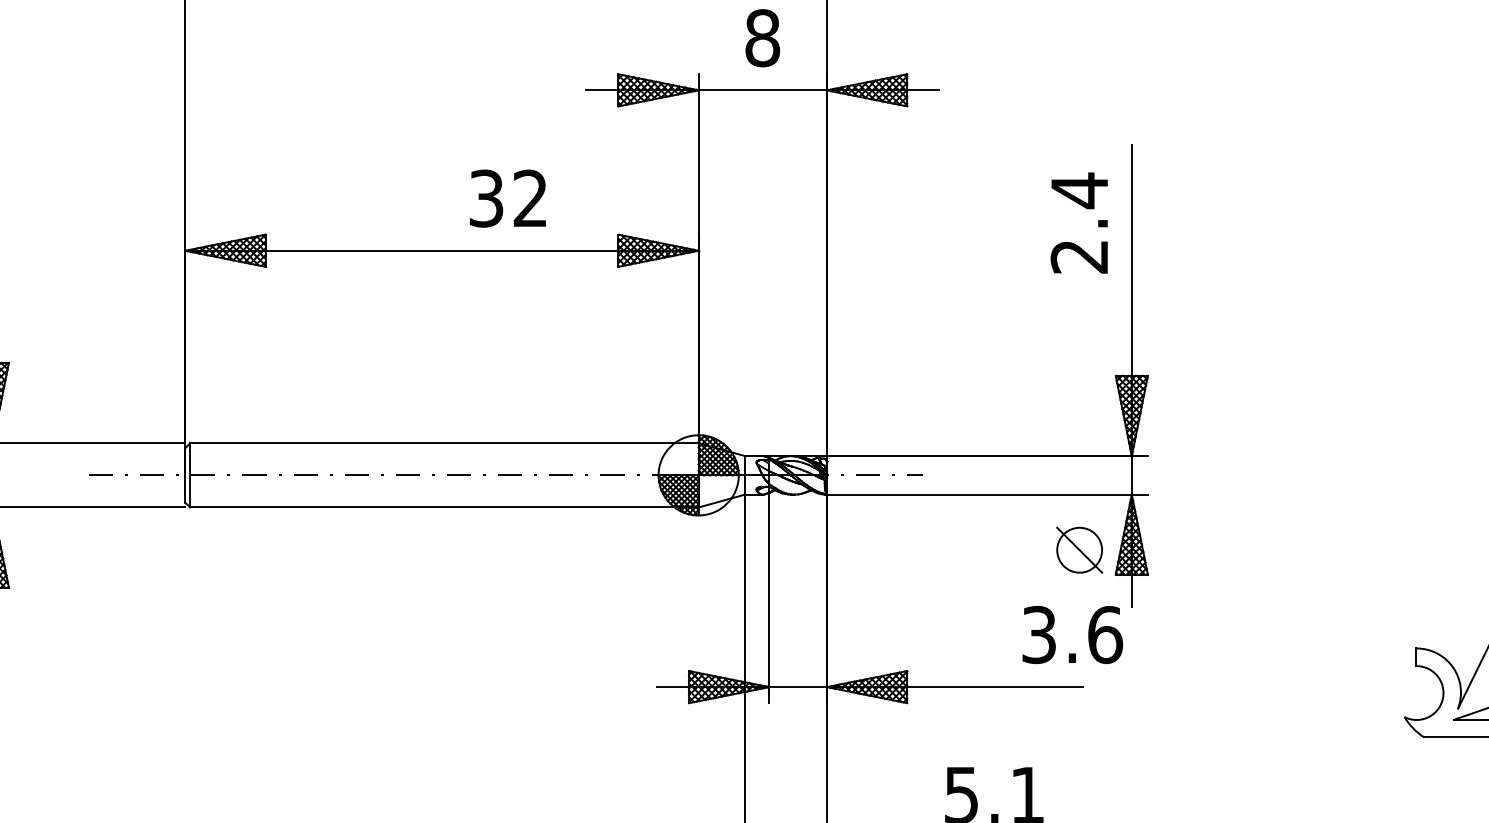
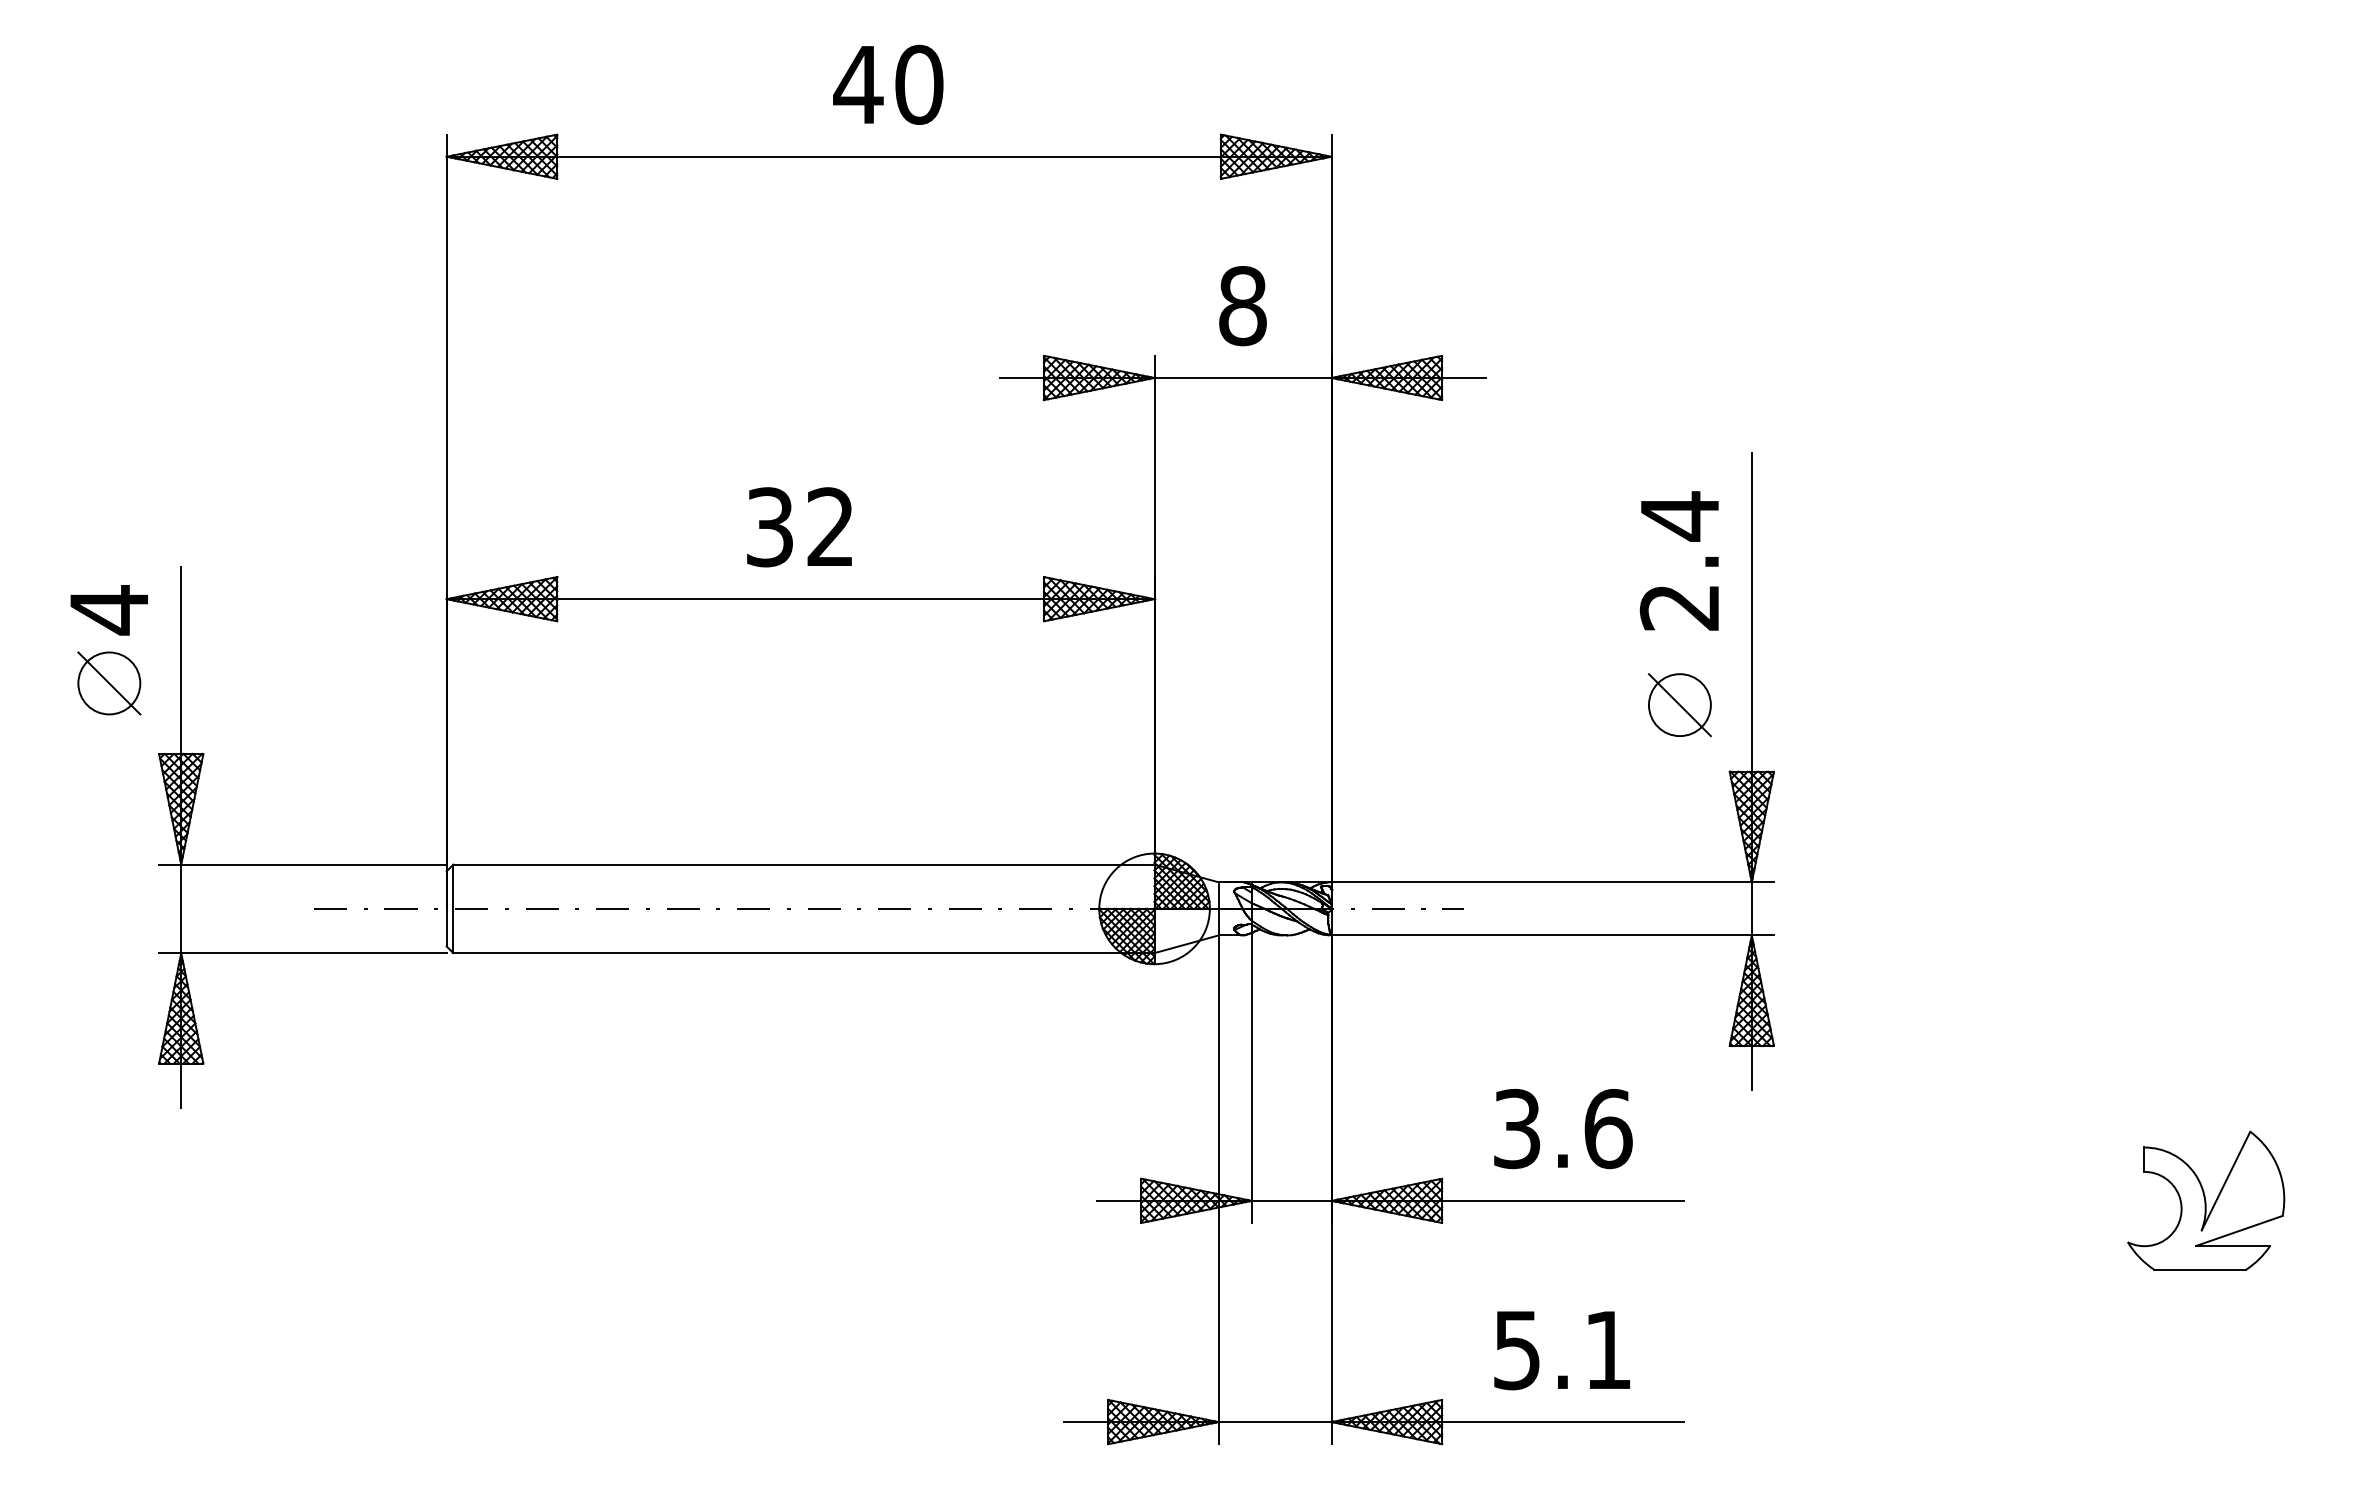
text: (507, 198) -> (799, 527), moved
part: (1079, 550) -> (1679, 705), moved
text: (1072, 634) -> (1563, 1128), moved

